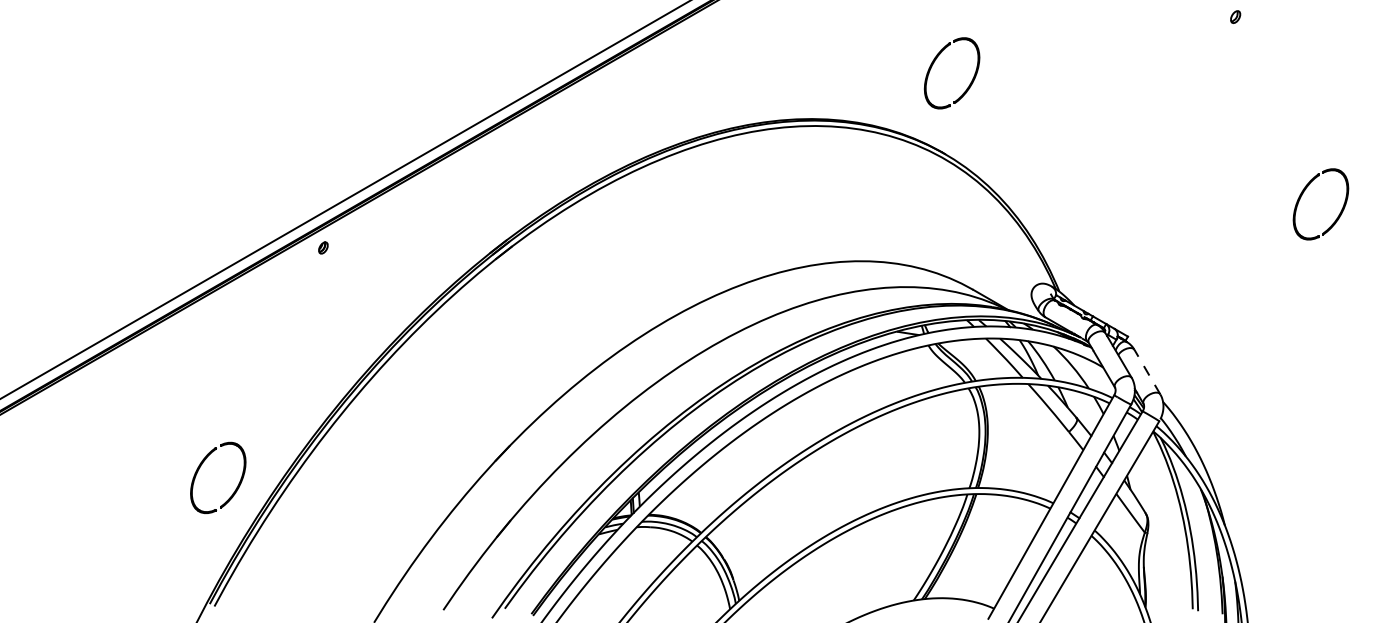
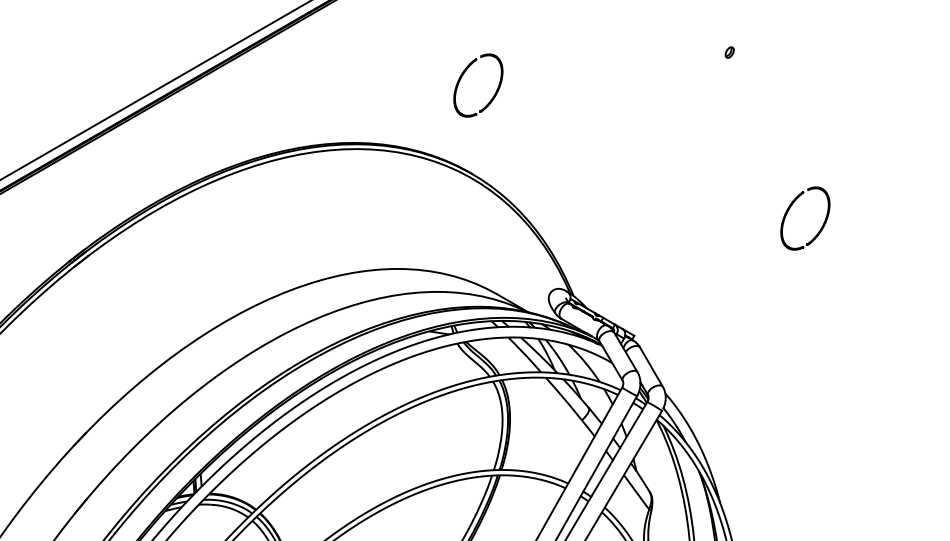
part: (935, 61) -> (463, 75), moved
line: (1147, 372) -> (651, 367), dashed -> solid

